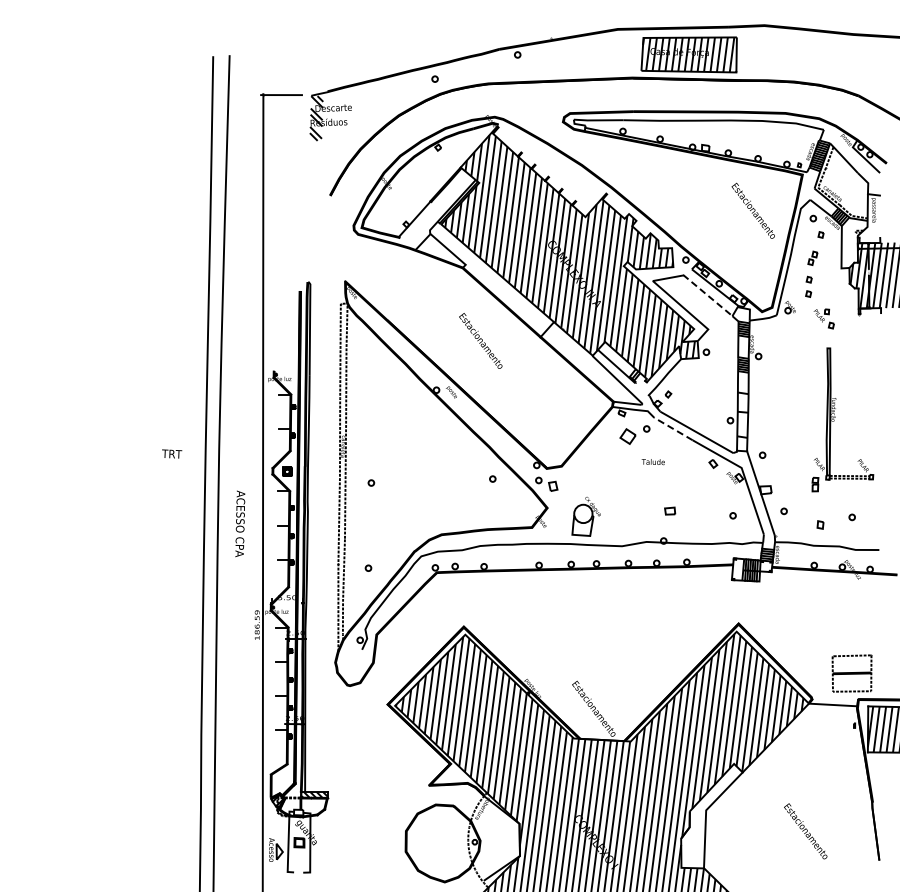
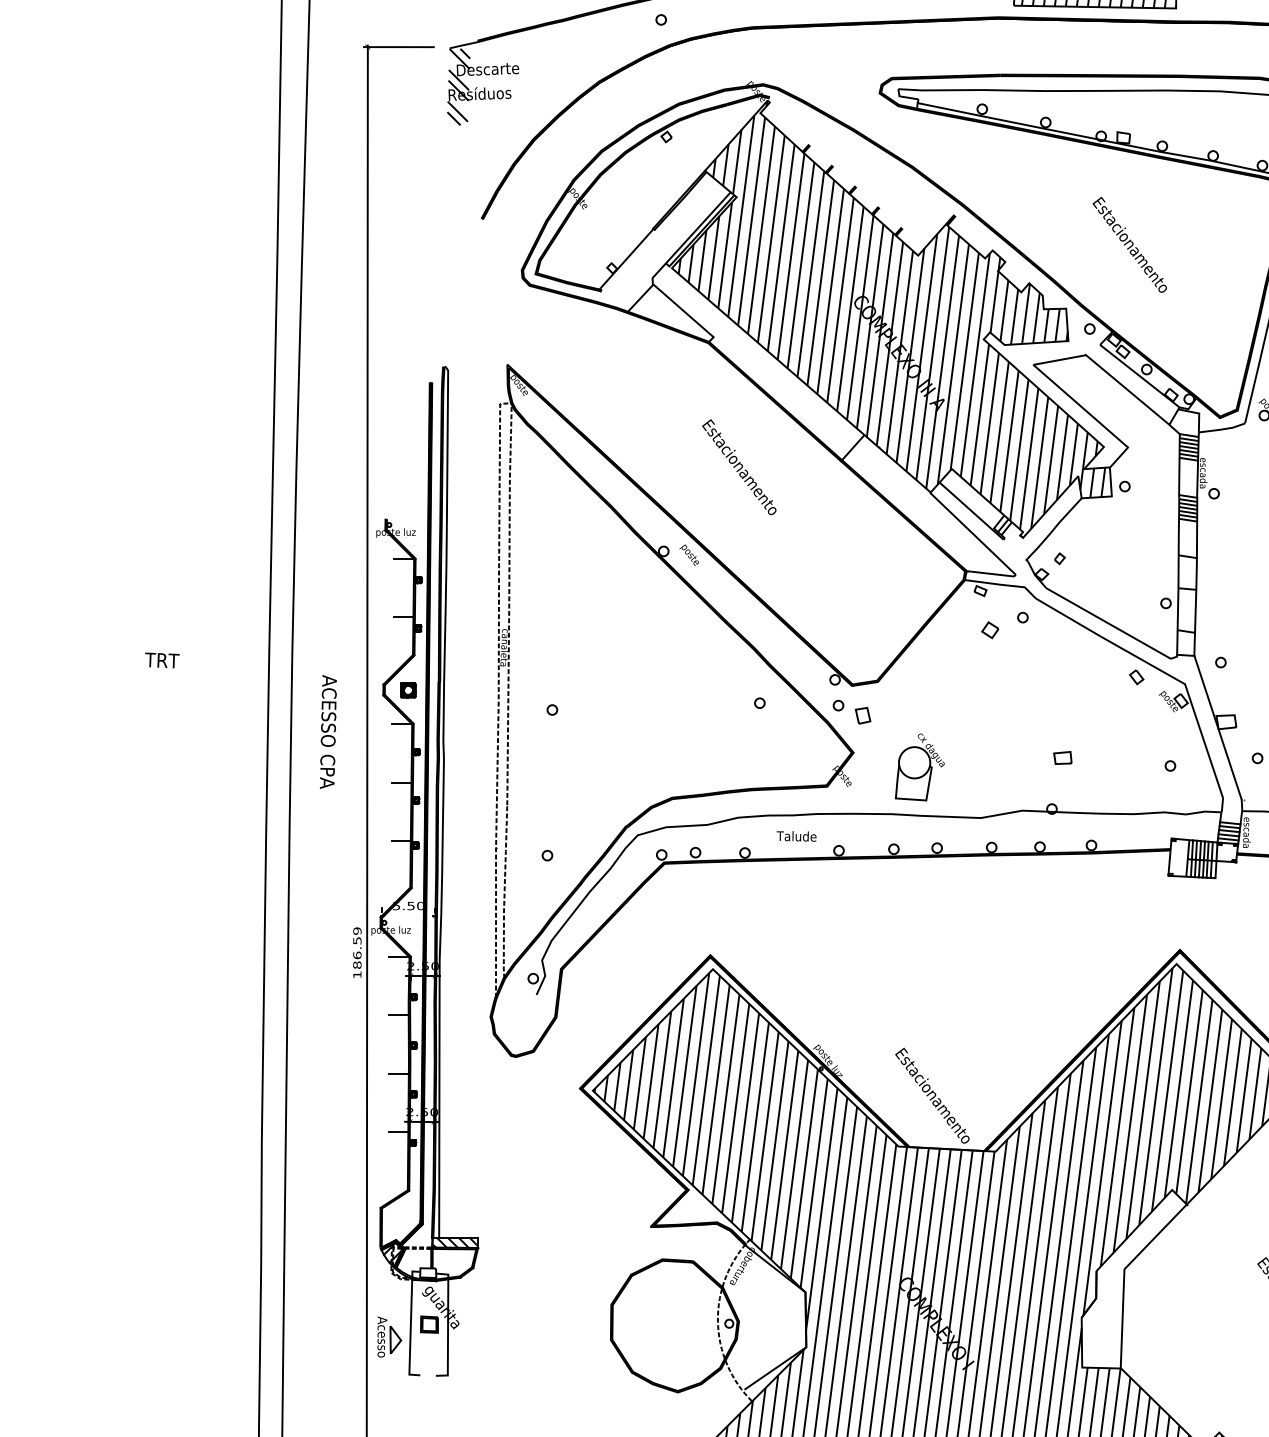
text: (752, 210) -> (1128, 244), moved
line: (708, 296) -> (1128, 391), dashed -> solid
line: (673, 428) -> (1068, 616), dashed -> solid
part: (626, 435) -> (988, 628), size x0.62
text: (172, 453) -> (163, 659), moved
text: (652, 462) -> (795, 837), moved
text: (240, 523) -> (328, 731), moved

